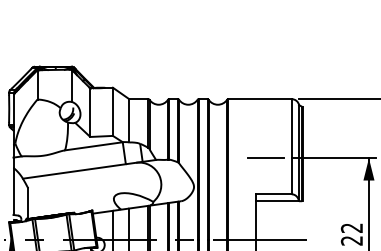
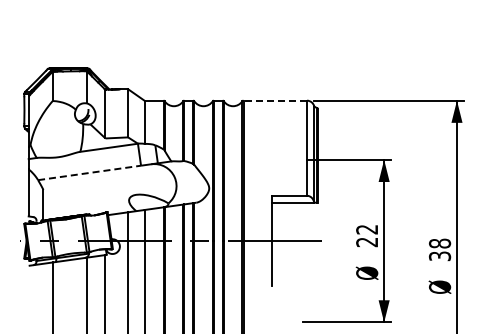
line: (260, 99) -> (275, 100), solid -> dashed
line: (265, 158) -> (280, 159), removed
line: (74, 171) -> (89, 172), solid -> dashed

